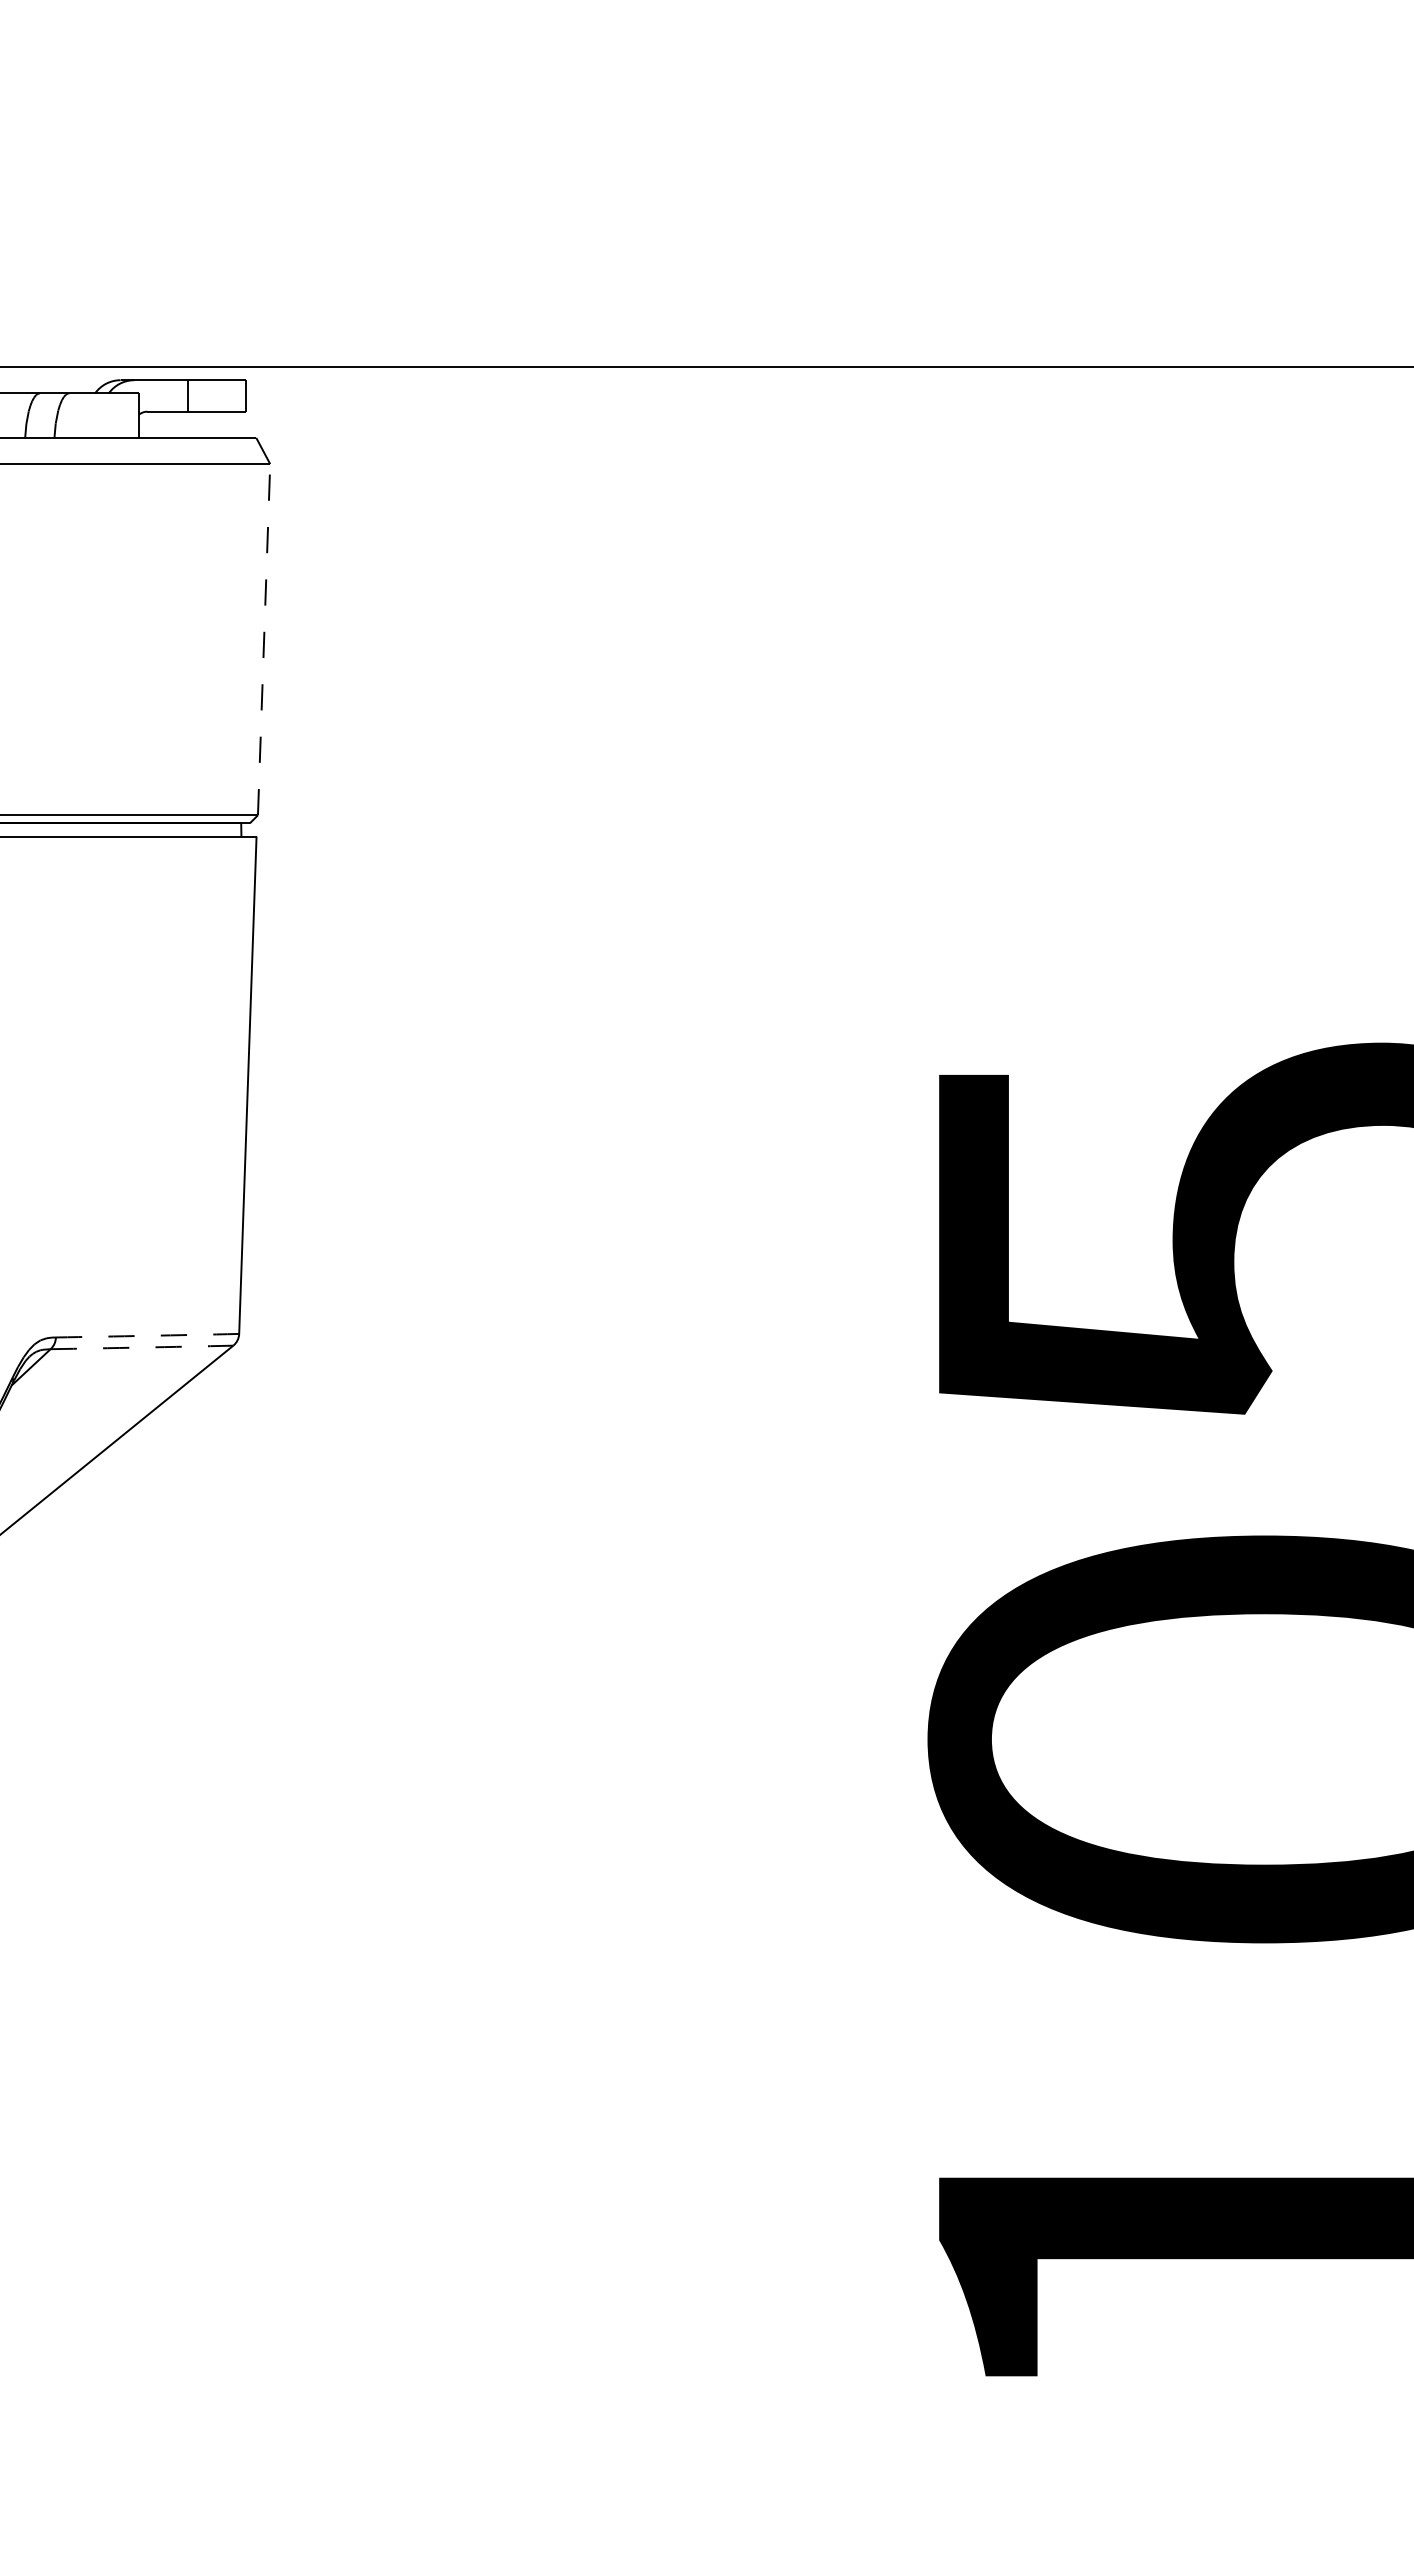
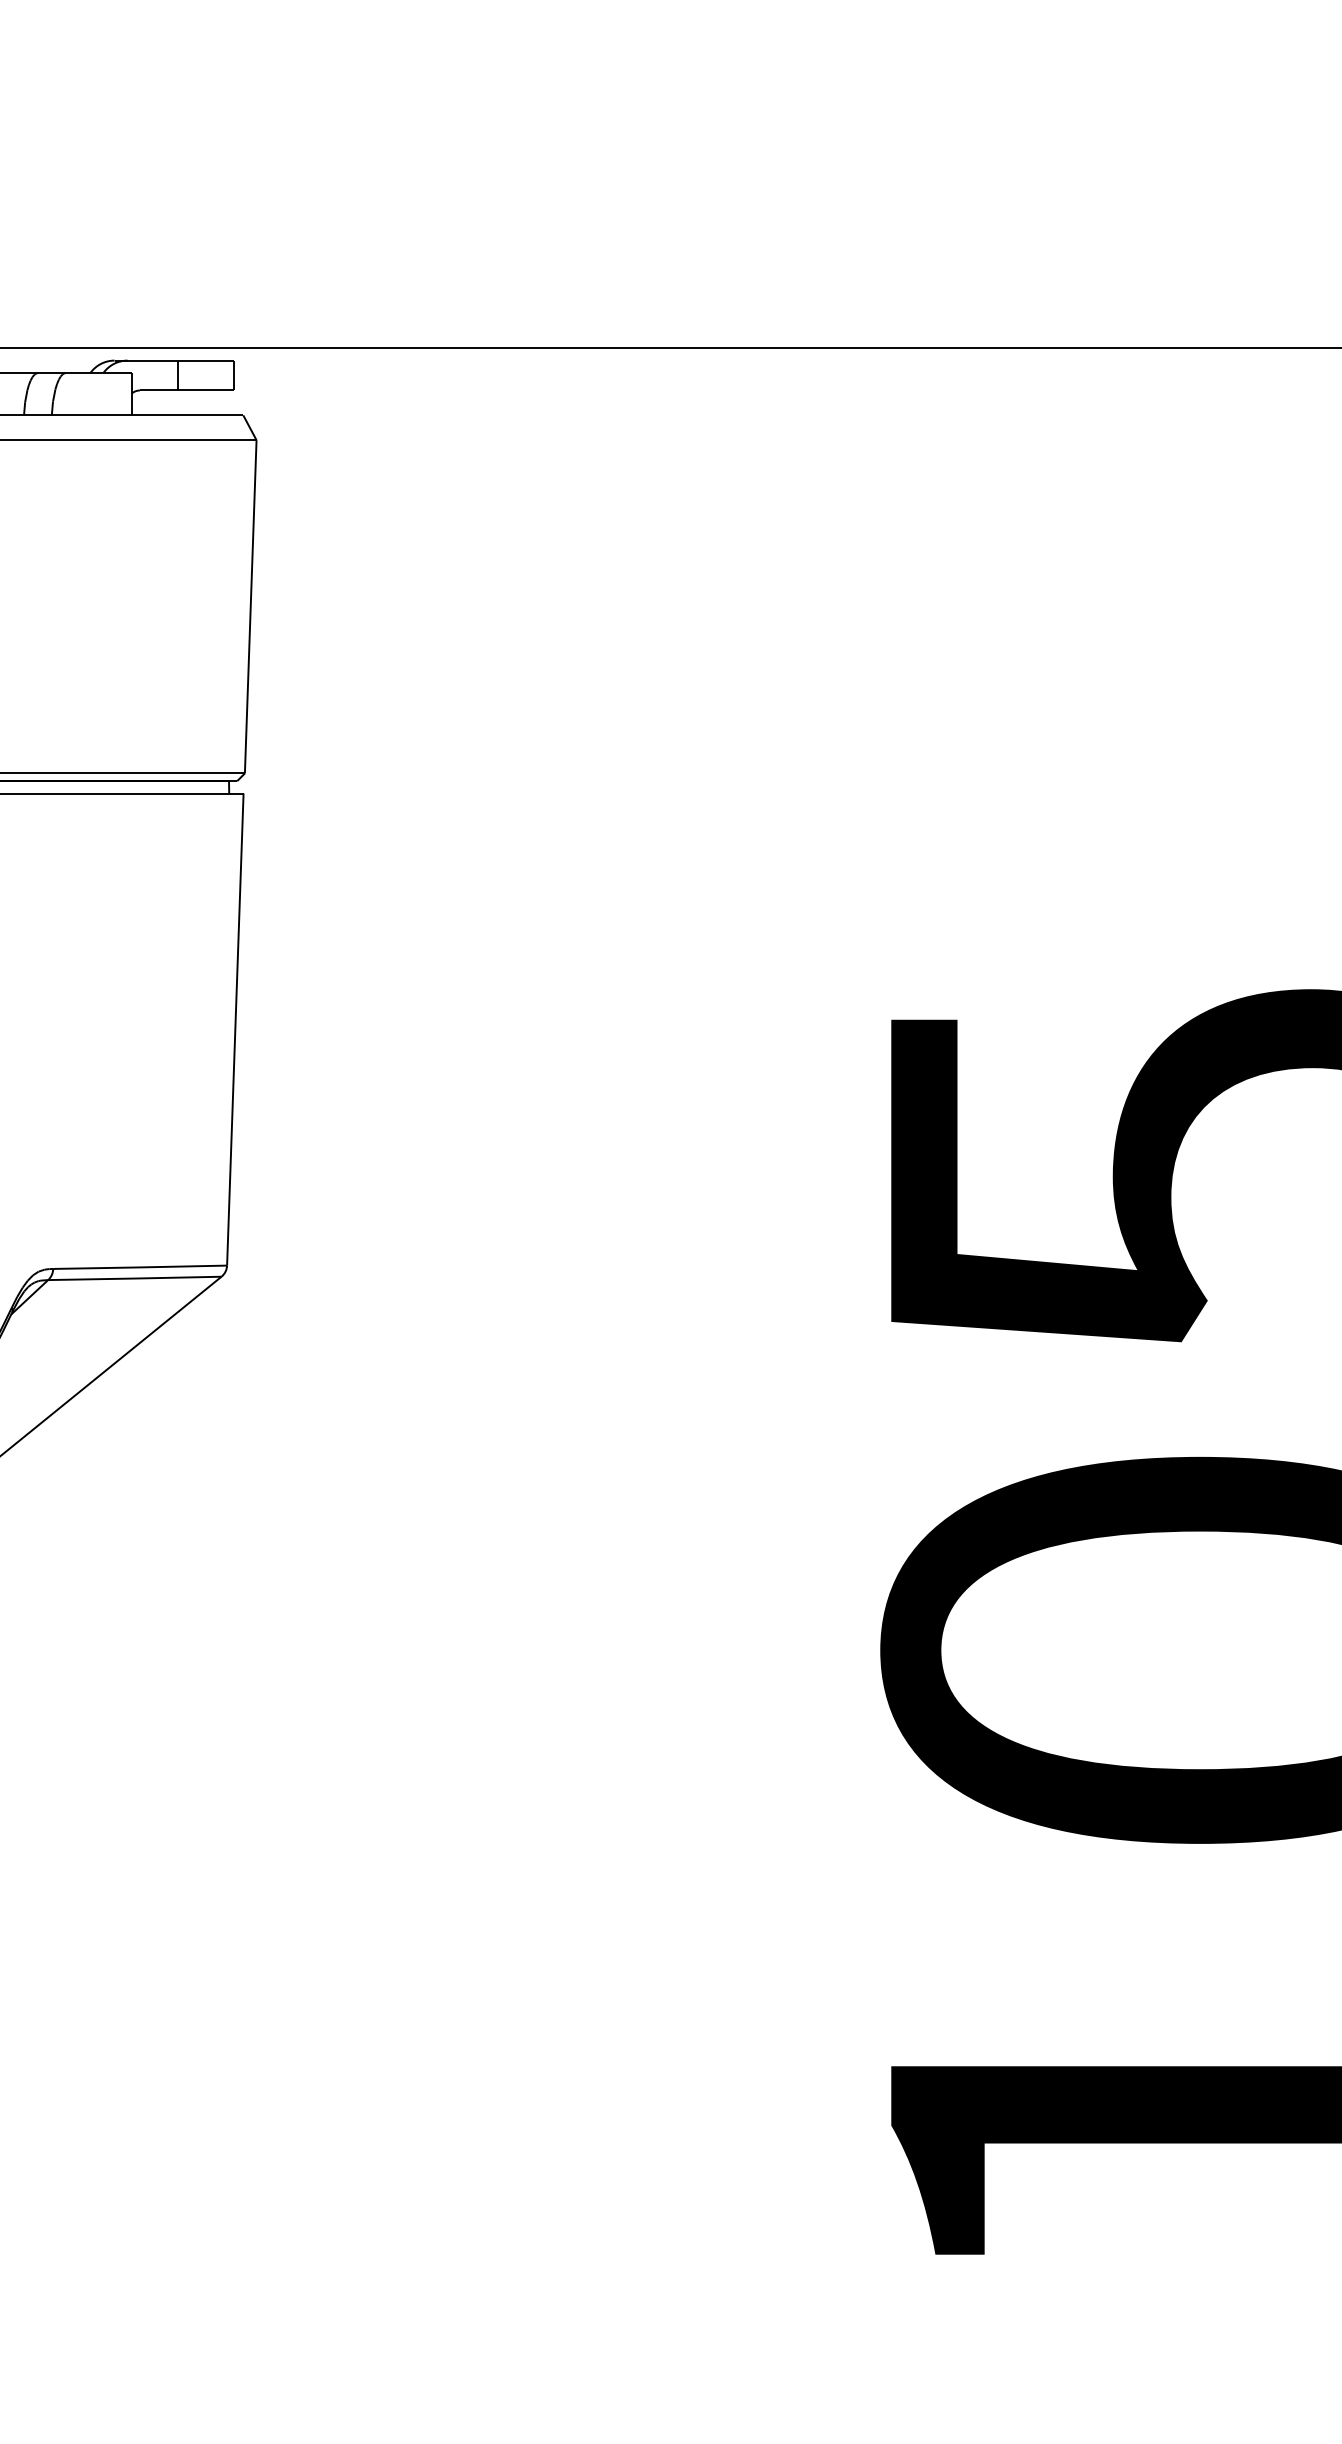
line: (264, 639) -> (251, 606), dashed -> solid
line: (147, 1335) -> (140, 1267), dashed -> solid
line: (142, 1347) -> (135, 1278), dashed -> solid

